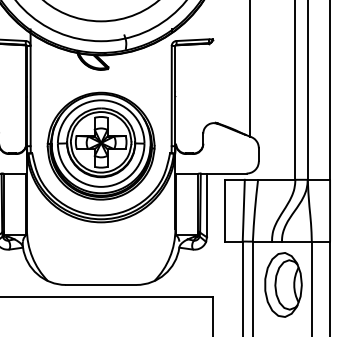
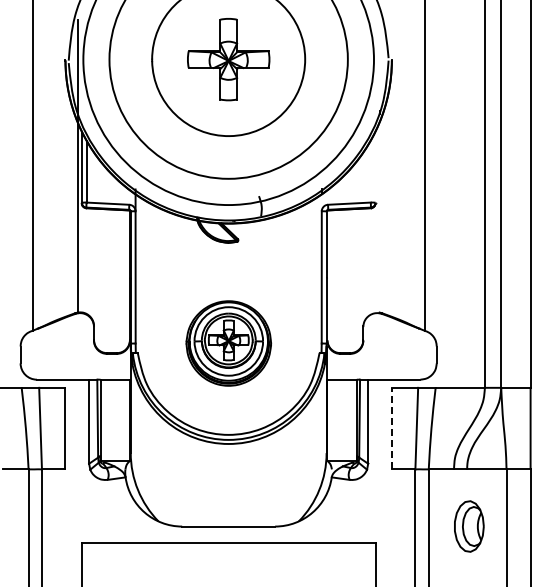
part: (101, 146) -> (228, 343), size x0.6
line: (224, 210) -> (391, 428), solid -> dashed
part: (283, 284) -> (469, 526), size x0.6

